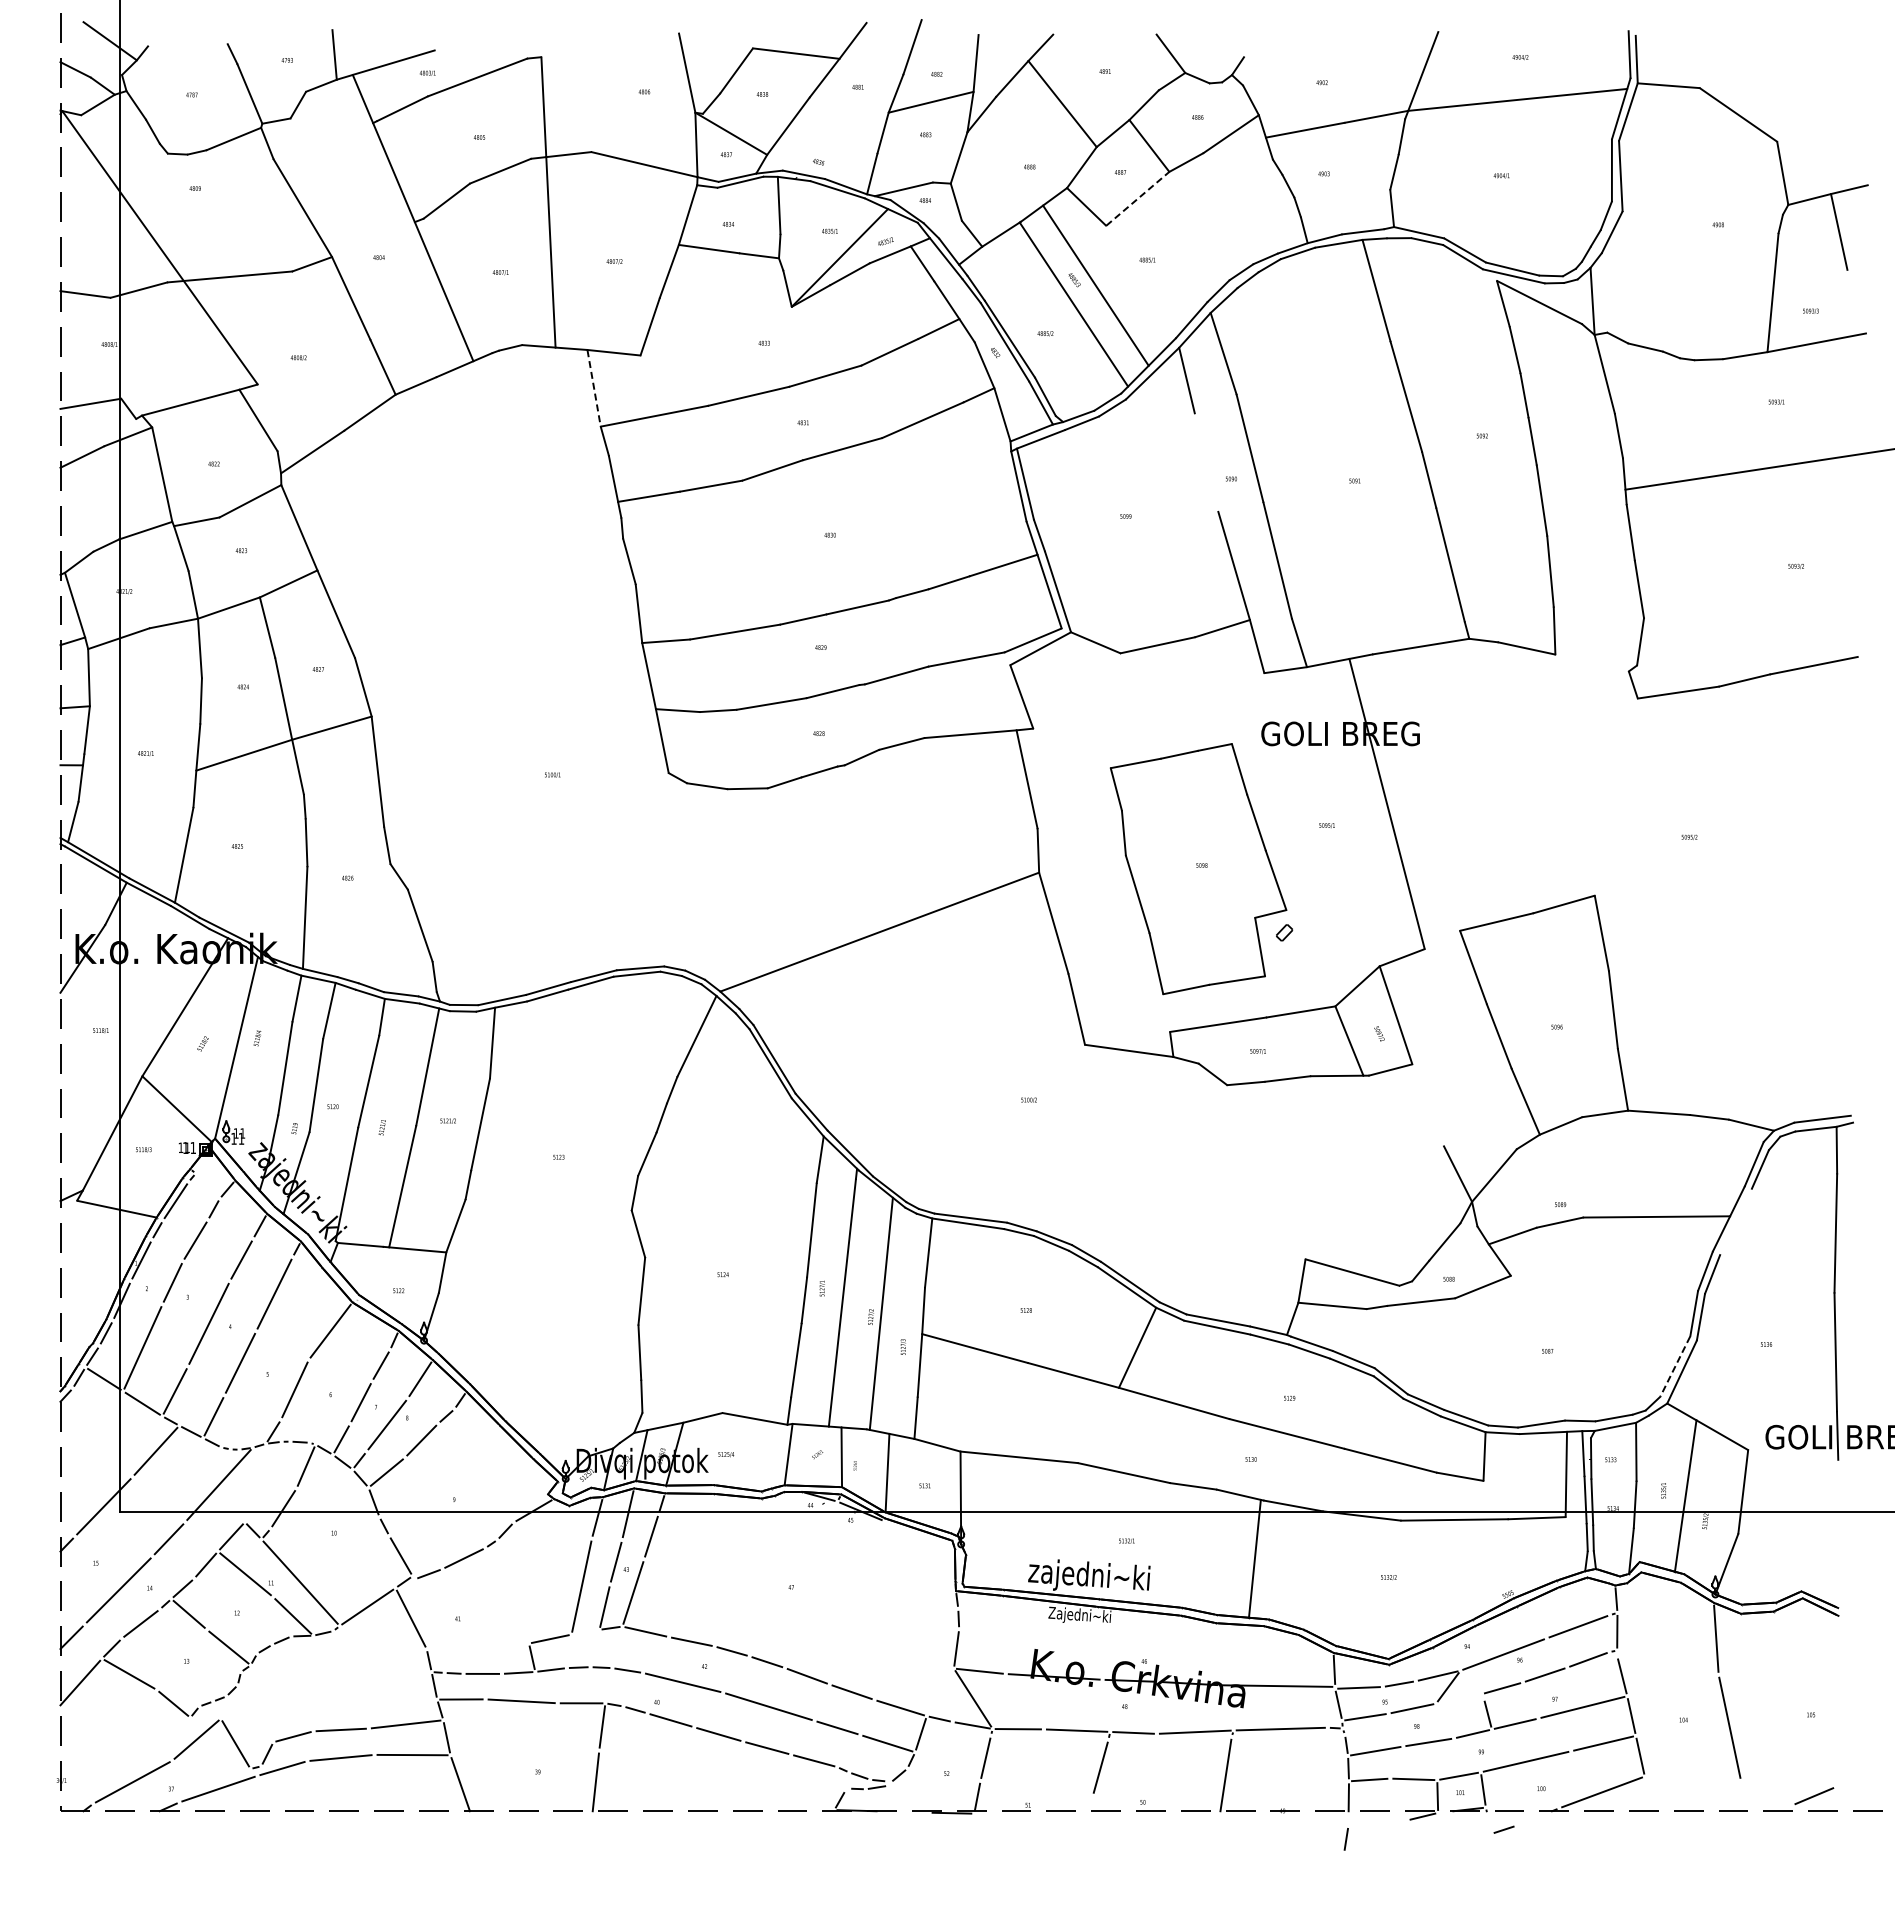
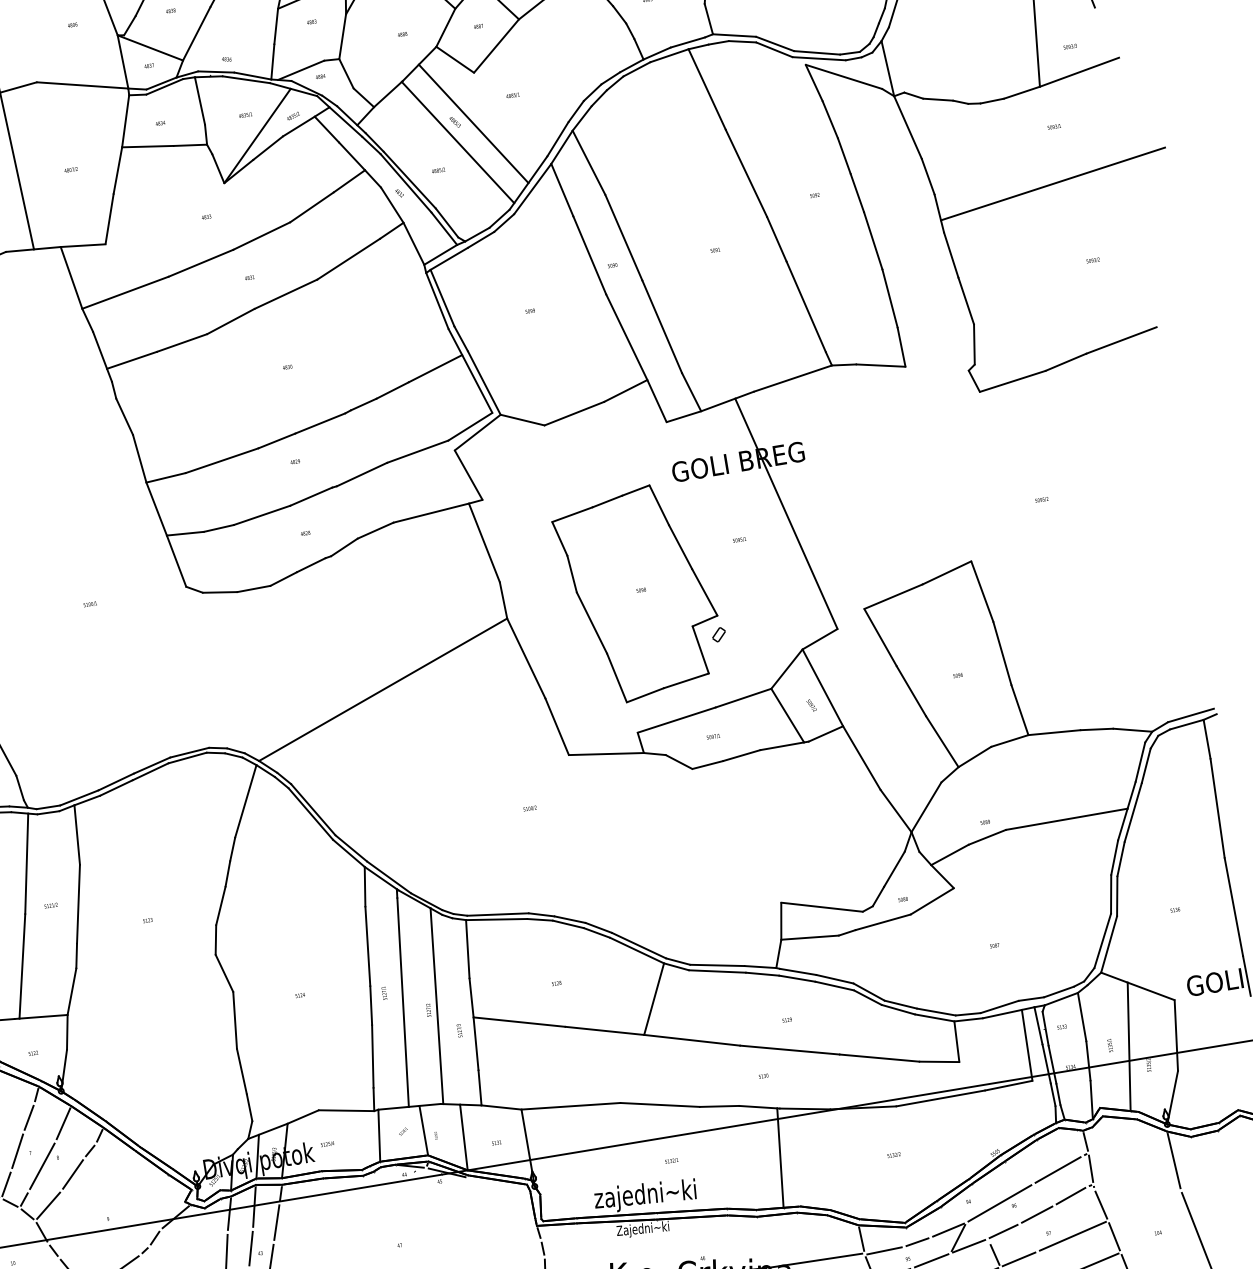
line: (1138, 198) -> (497, 45), dashed -> solid
line: (594, 388) -> (71, 278), dashed -> solid
line: (1206, 462) -> (589, 255), added
line: (1427, 1104) -> (861, 757), added
line: (1735, 1221) -> (1132, 812), added
line: (1675, 1367) -> (1103, 941), dashed -> solid
line: (1459, 1698) -> (969, 1245), added

